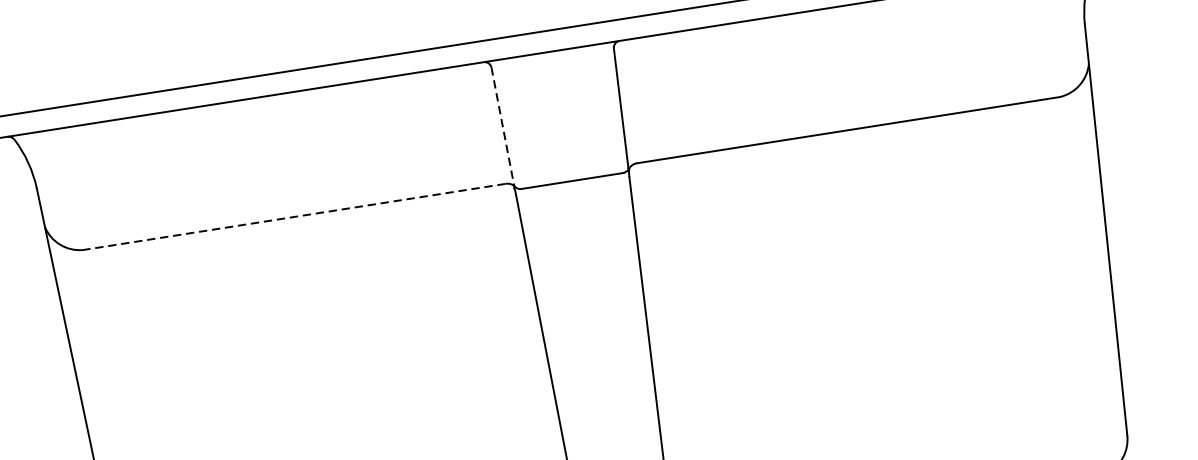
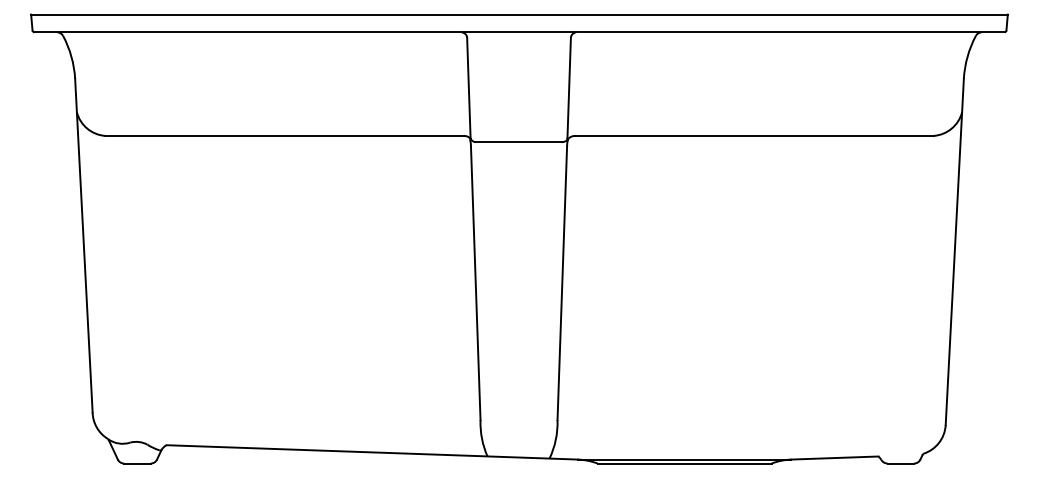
line: (502, 127) -> (468, 88), dashed -> solid
line: (294, 216) -> (284, 135), dashed -> solid

